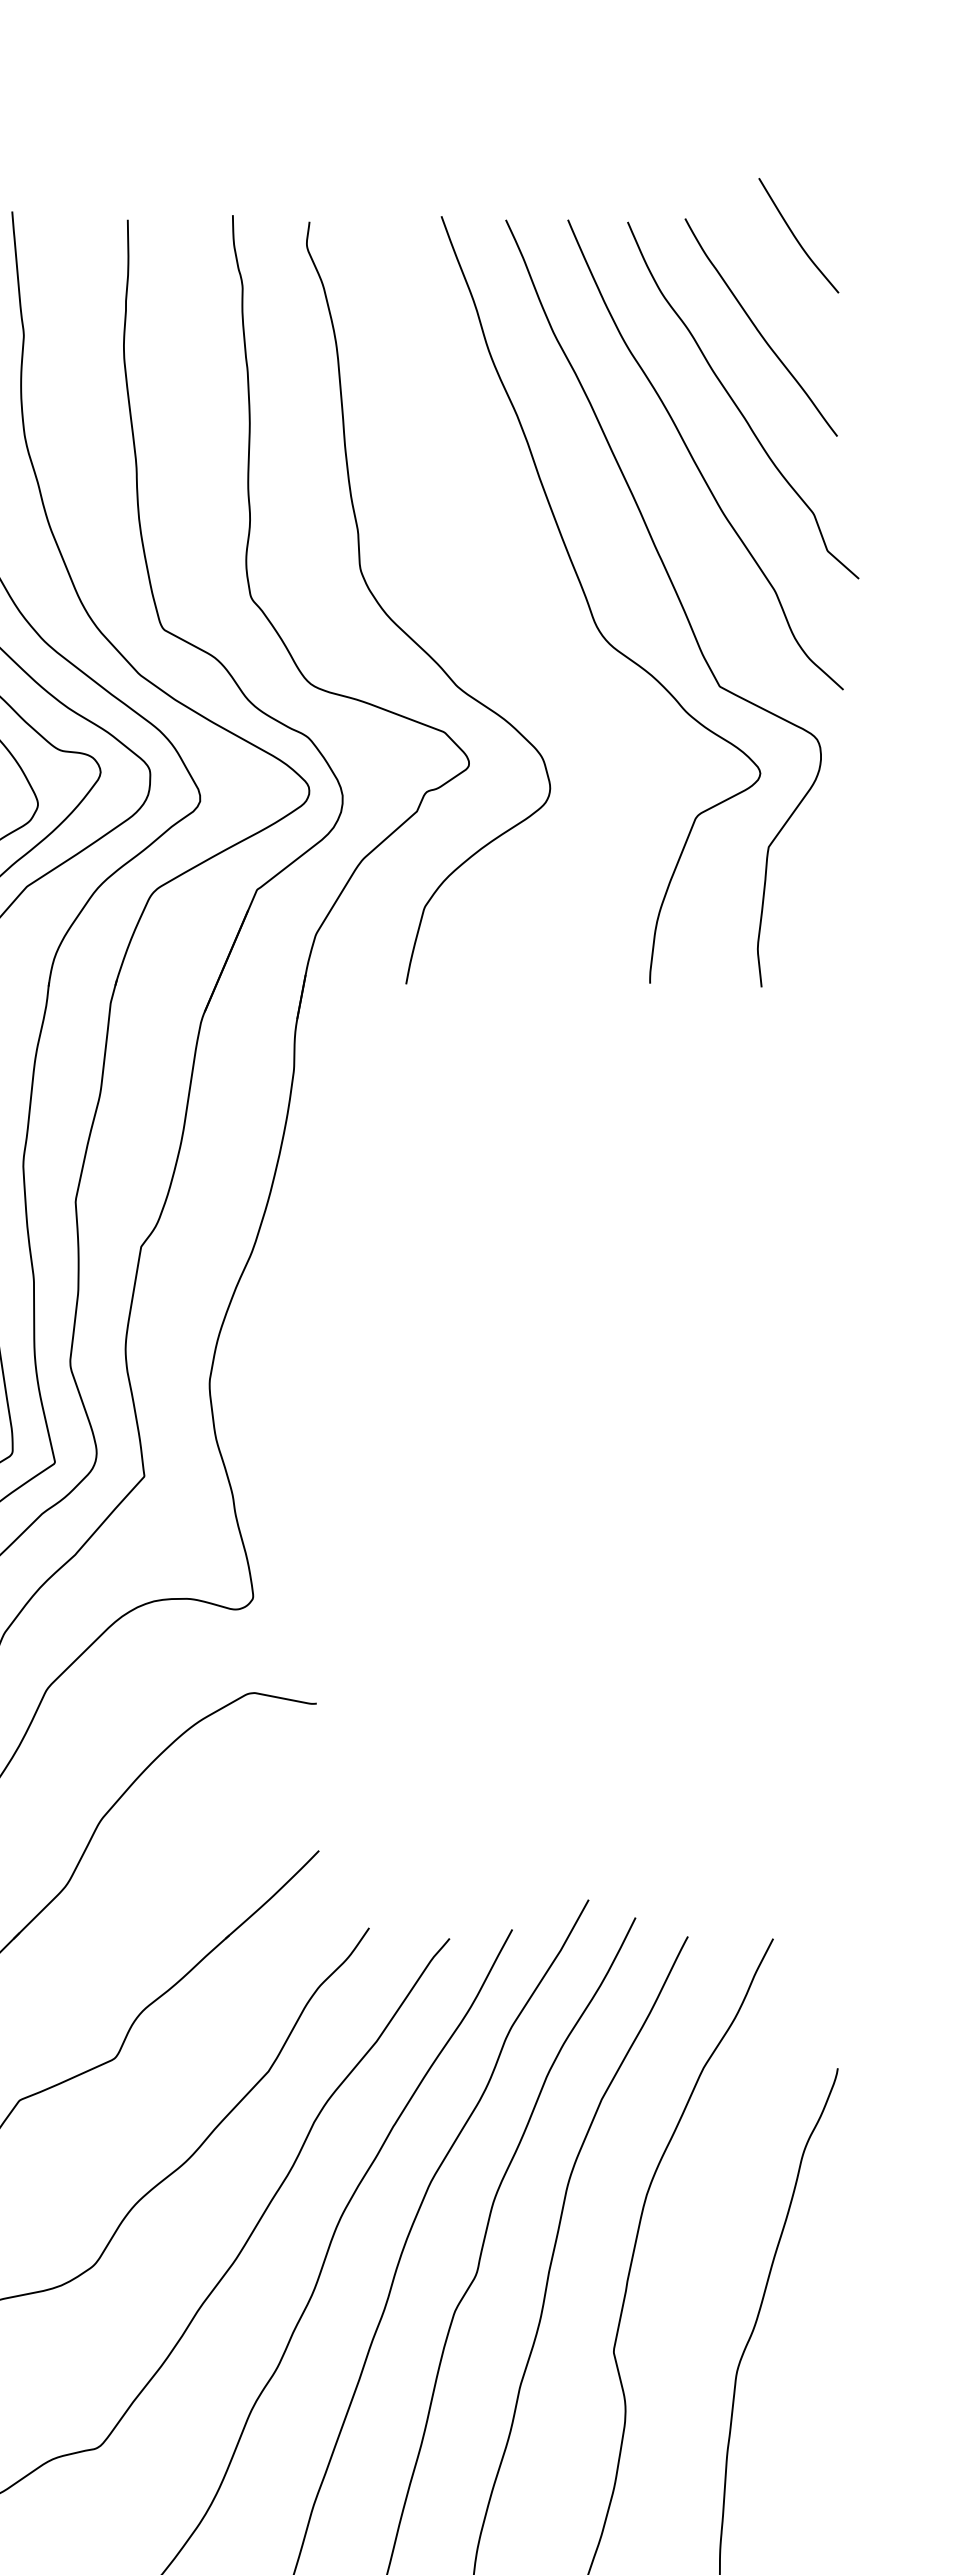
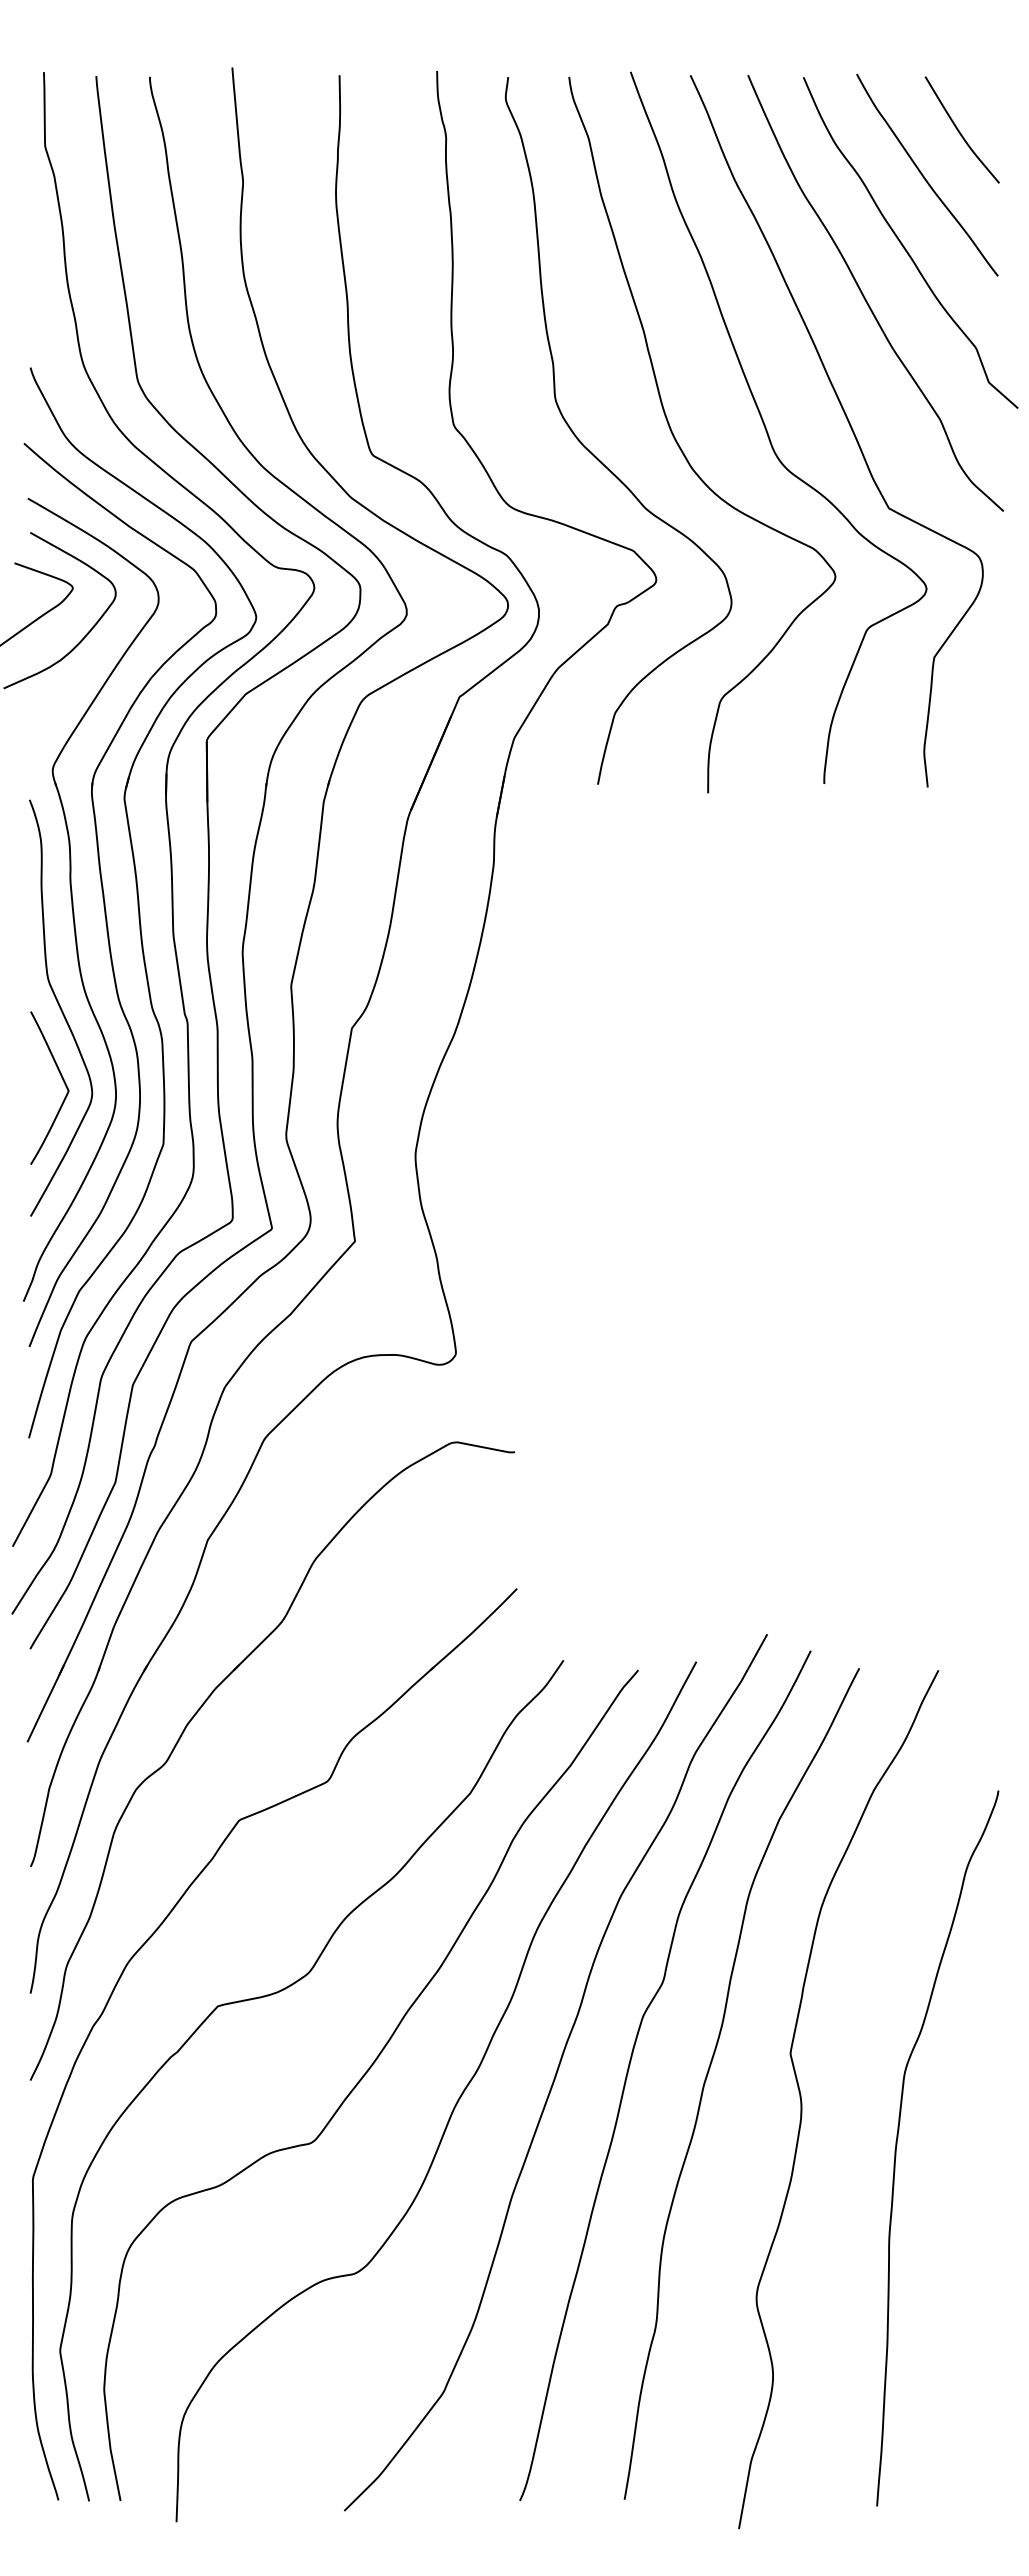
curve: (795, 236) -> (959, 130), moved
curve: (495, 619) -> (680, 446), added

